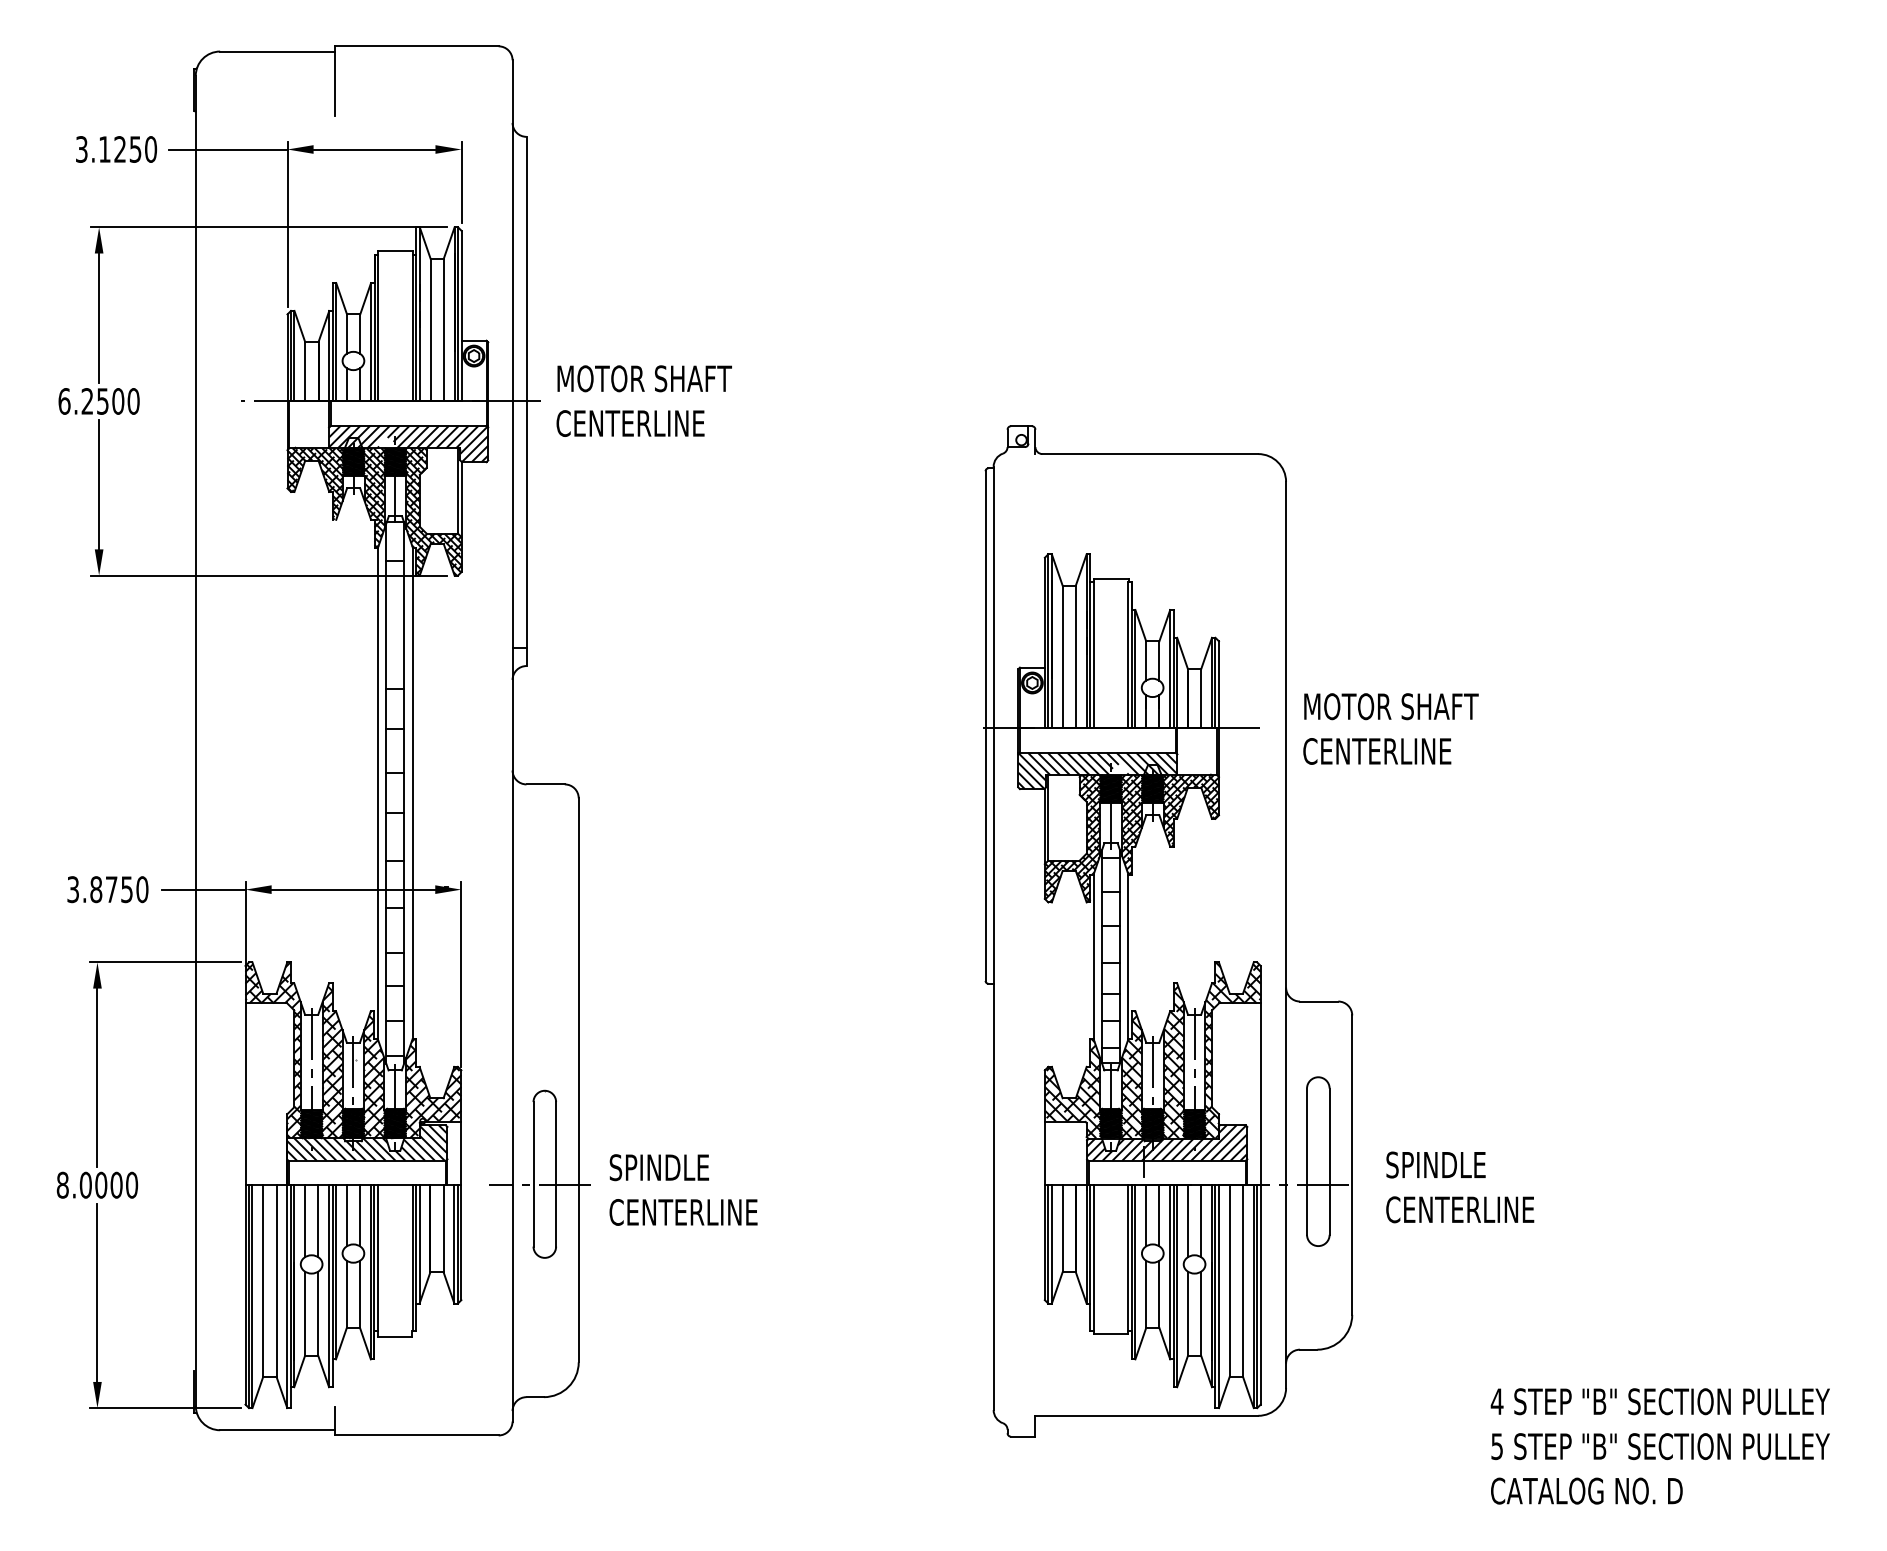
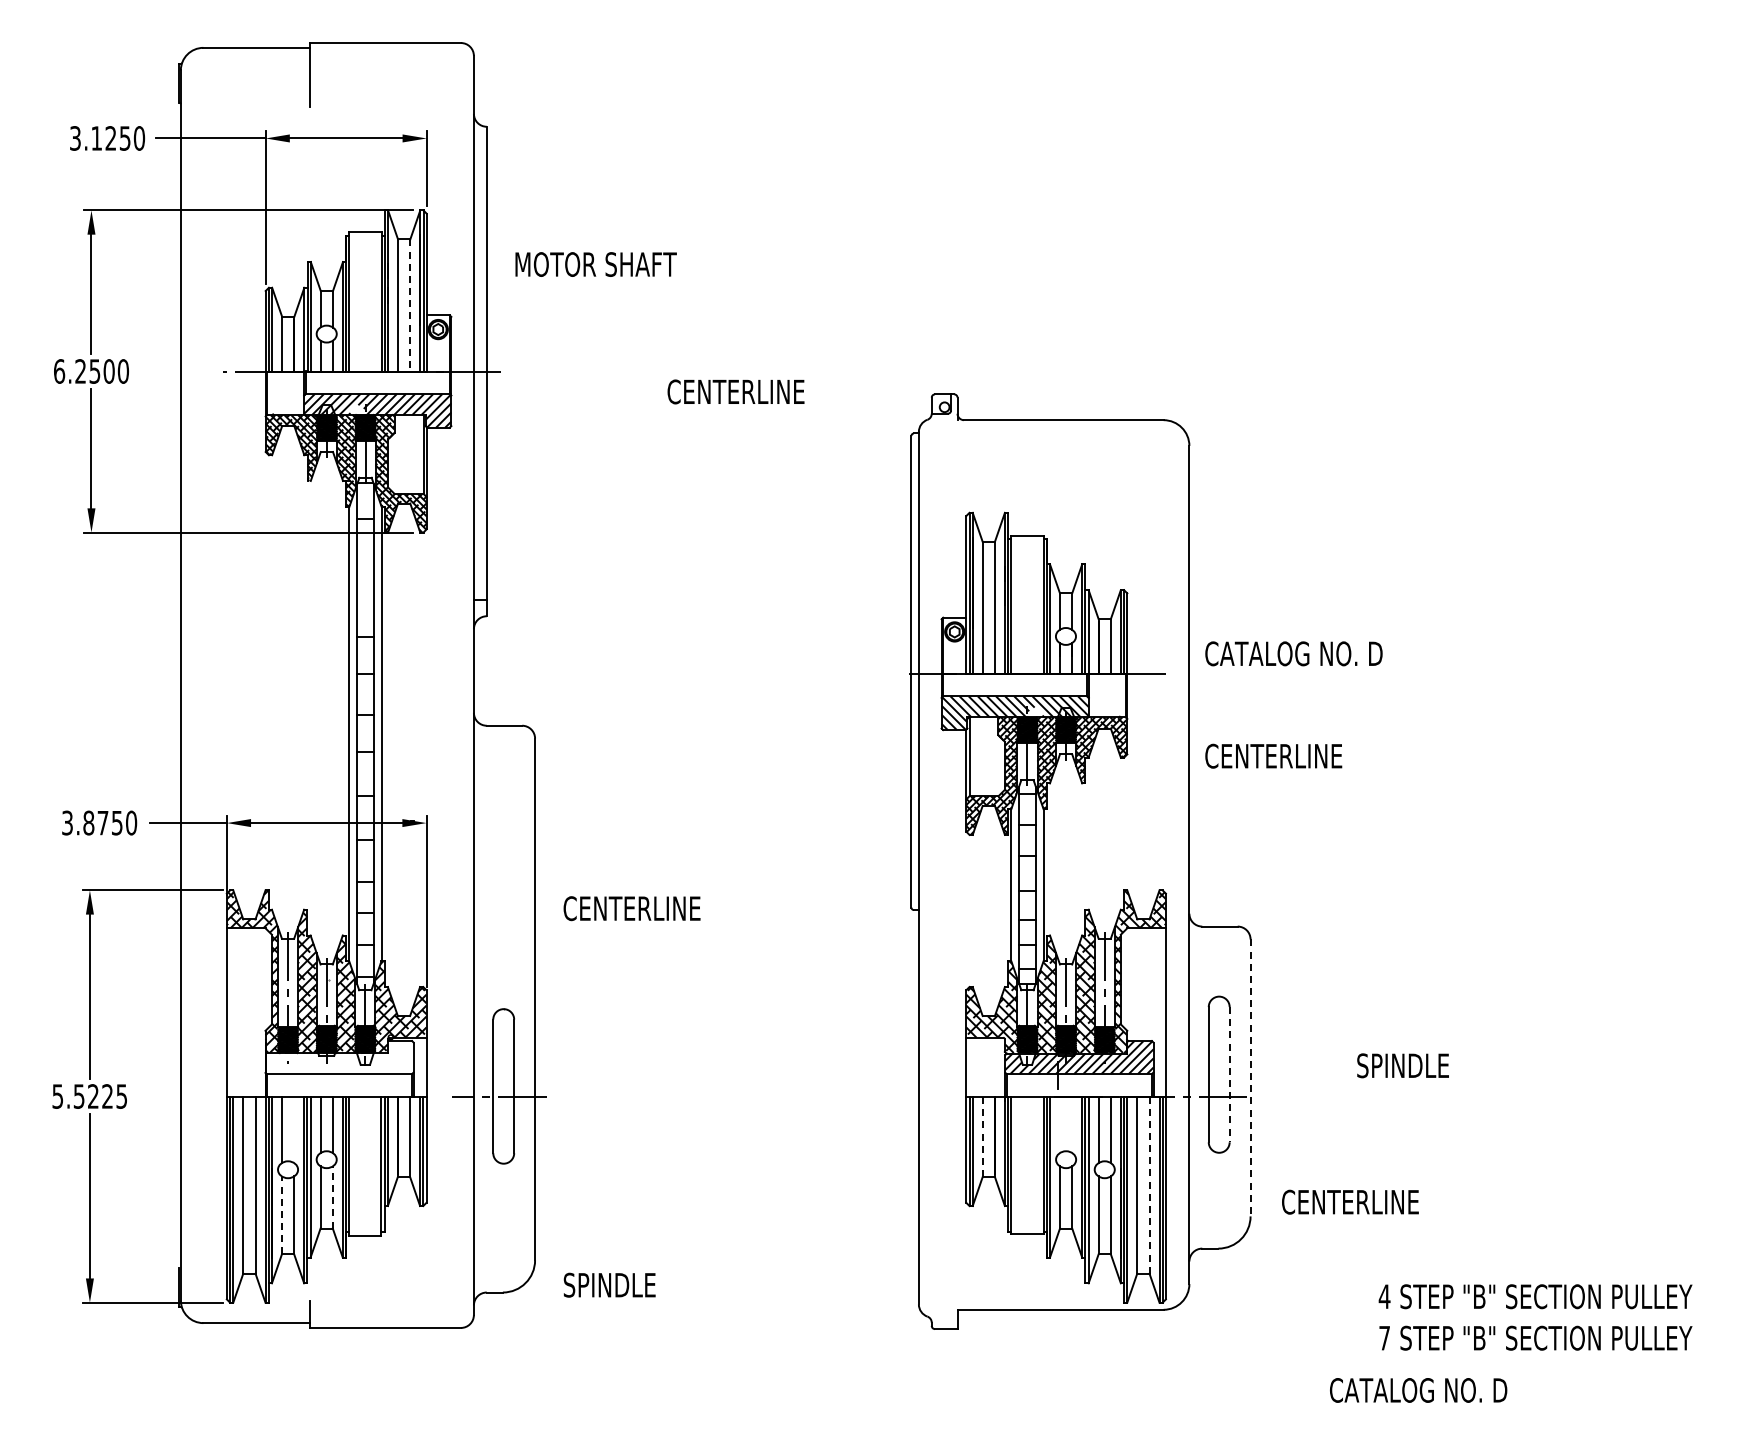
line: (444, 330) -> (410, 305), solid -> dashed
text: (644, 378) -> (595, 264), moved
text: (629, 423) -> (735, 391), moved
text: (1398, 706) -> (1293, 653), MOTOR SHAFT -> CATALOG NO. D
text: (1377, 750) -> (1273, 755), moved
hatch: (367, 1143) -> (339, 1057), removed
line: (1329, 1161) -> (1229, 1074), solid -> dashed
text: (1435, 1164) -> (1402, 1065), moved
line: (1352, 1165) -> (1250, 1078), solid -> dashed
text: (659, 1166) -> (609, 1284), moved
text: (96, 1185) -> (89, 1096), 8.0000 -> 5.5225
text: (1460, 1209) -> (1350, 1201), moved
text: (682, 1212) -> (631, 908), moved
line: (1145, 1215) -> (1059, 1124), removed
line: (1159, 1215) -> (1072, 1124), removed
line: (318, 1220) -> (294, 1129), removed
line: (1062, 1228) -> (982, 1136), solid -> dashed
line: (1242, 1281) -> (1149, 1185), solid -> dashed
line: (359, 1294) -> (332, 1197), solid -> dashed
line: (304, 1313) -> (281, 1215), solid -> dashed
text: (1497, 1446) -> (1384, 1338), 5 -> 7
text: (1586, 1491) -> (1418, 1390), moved

